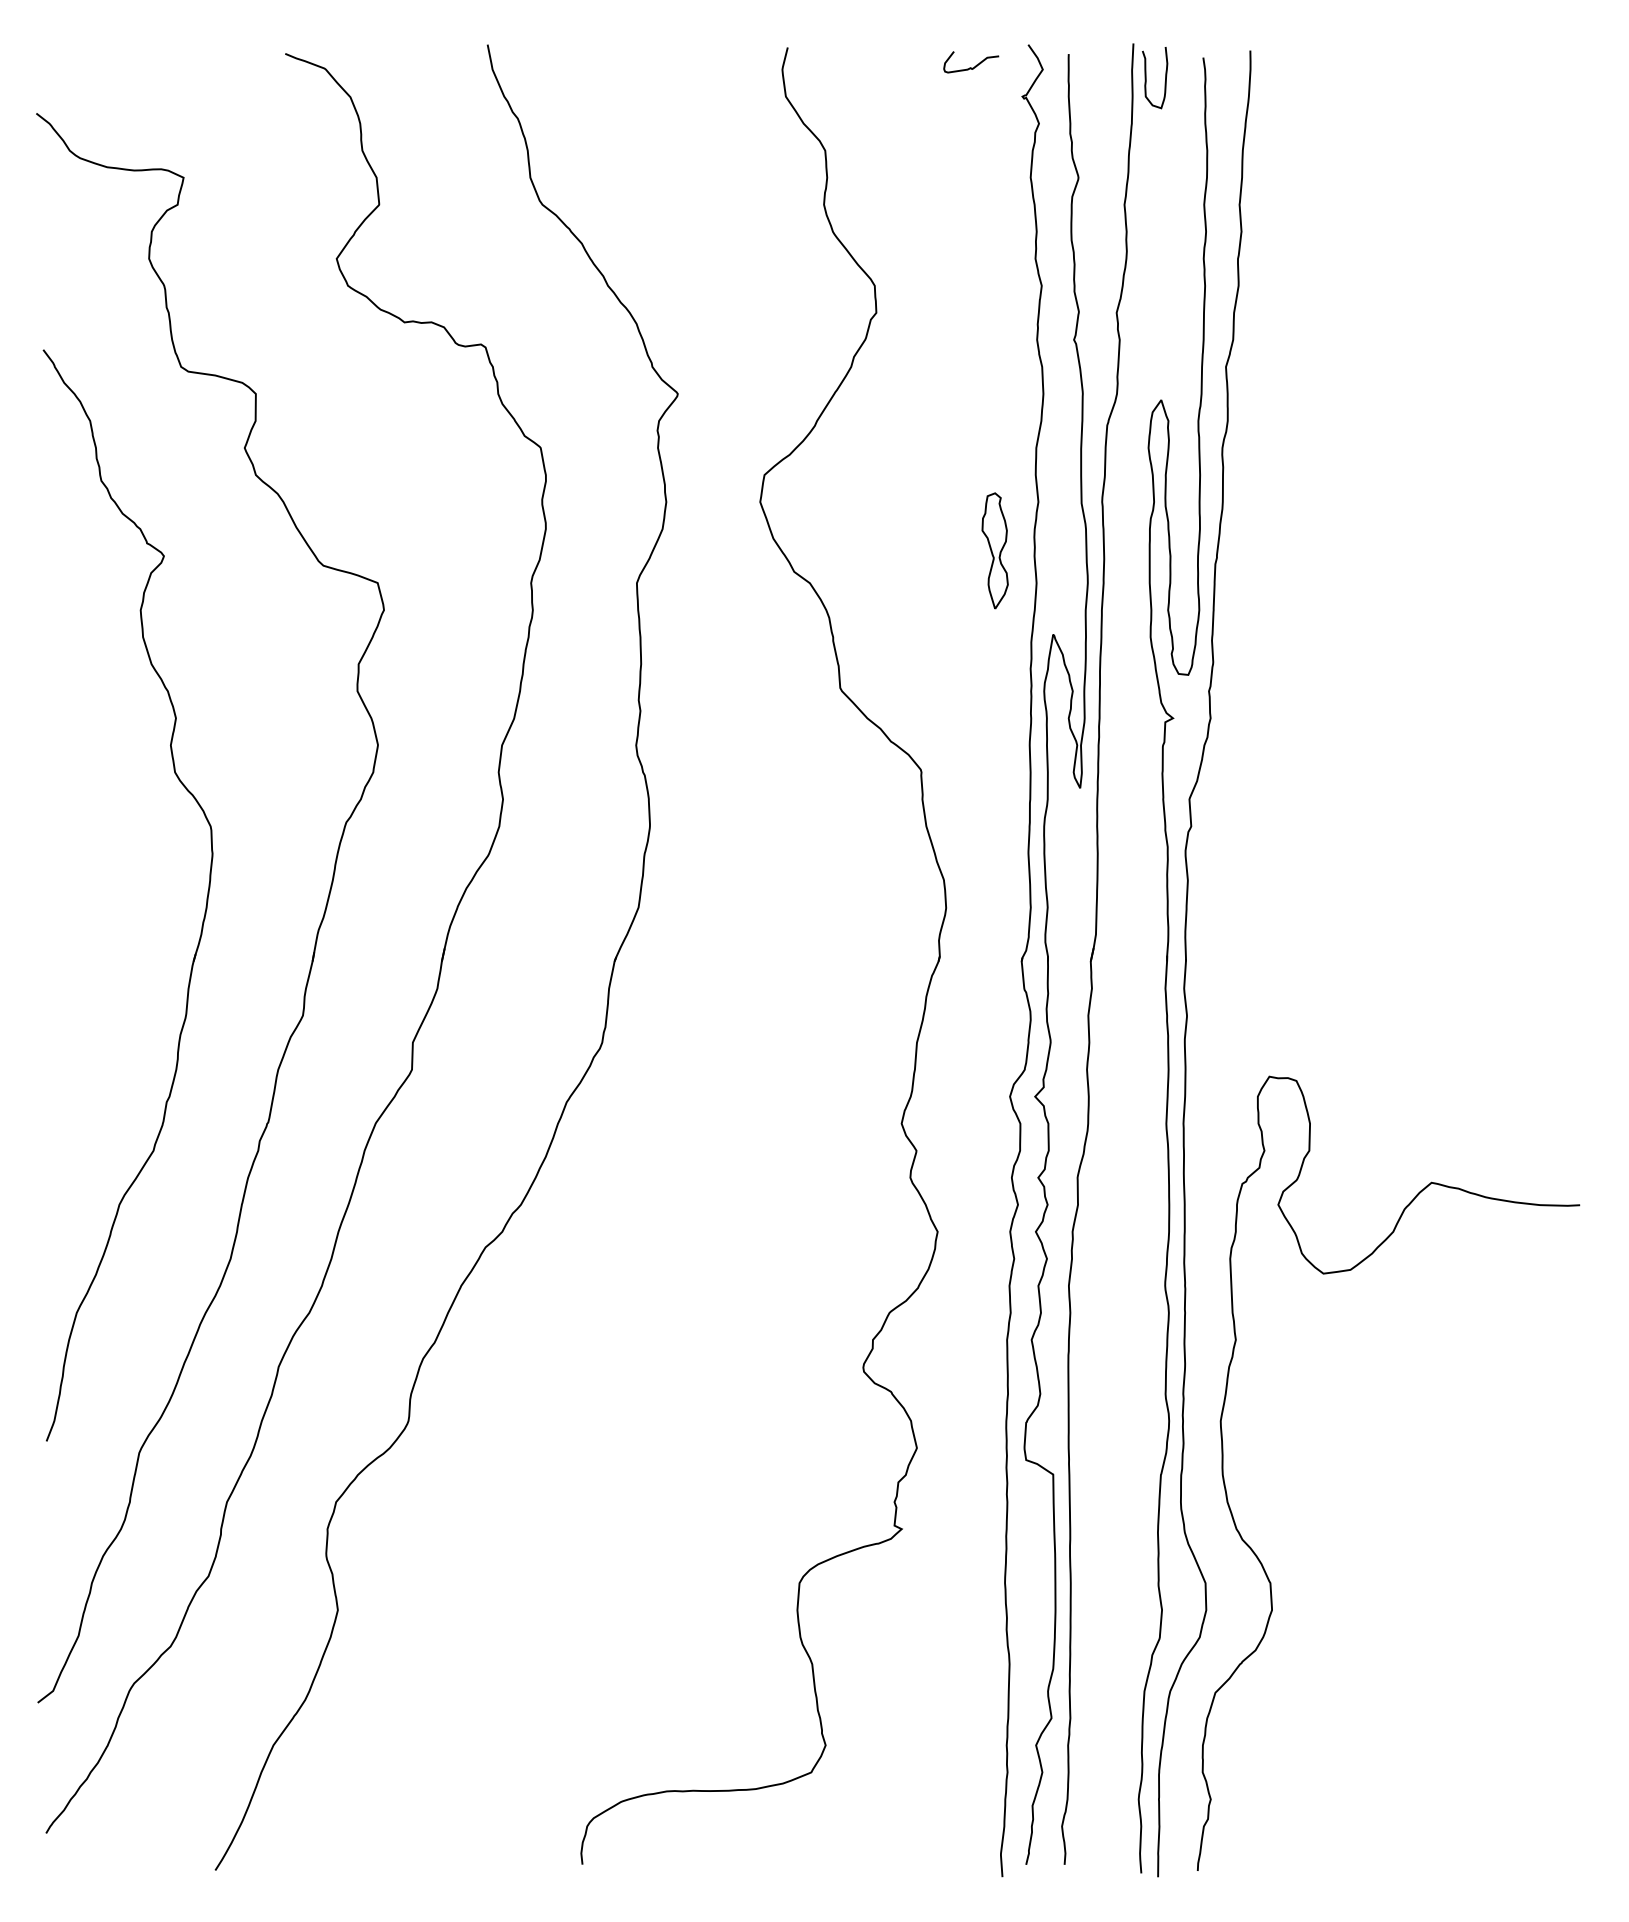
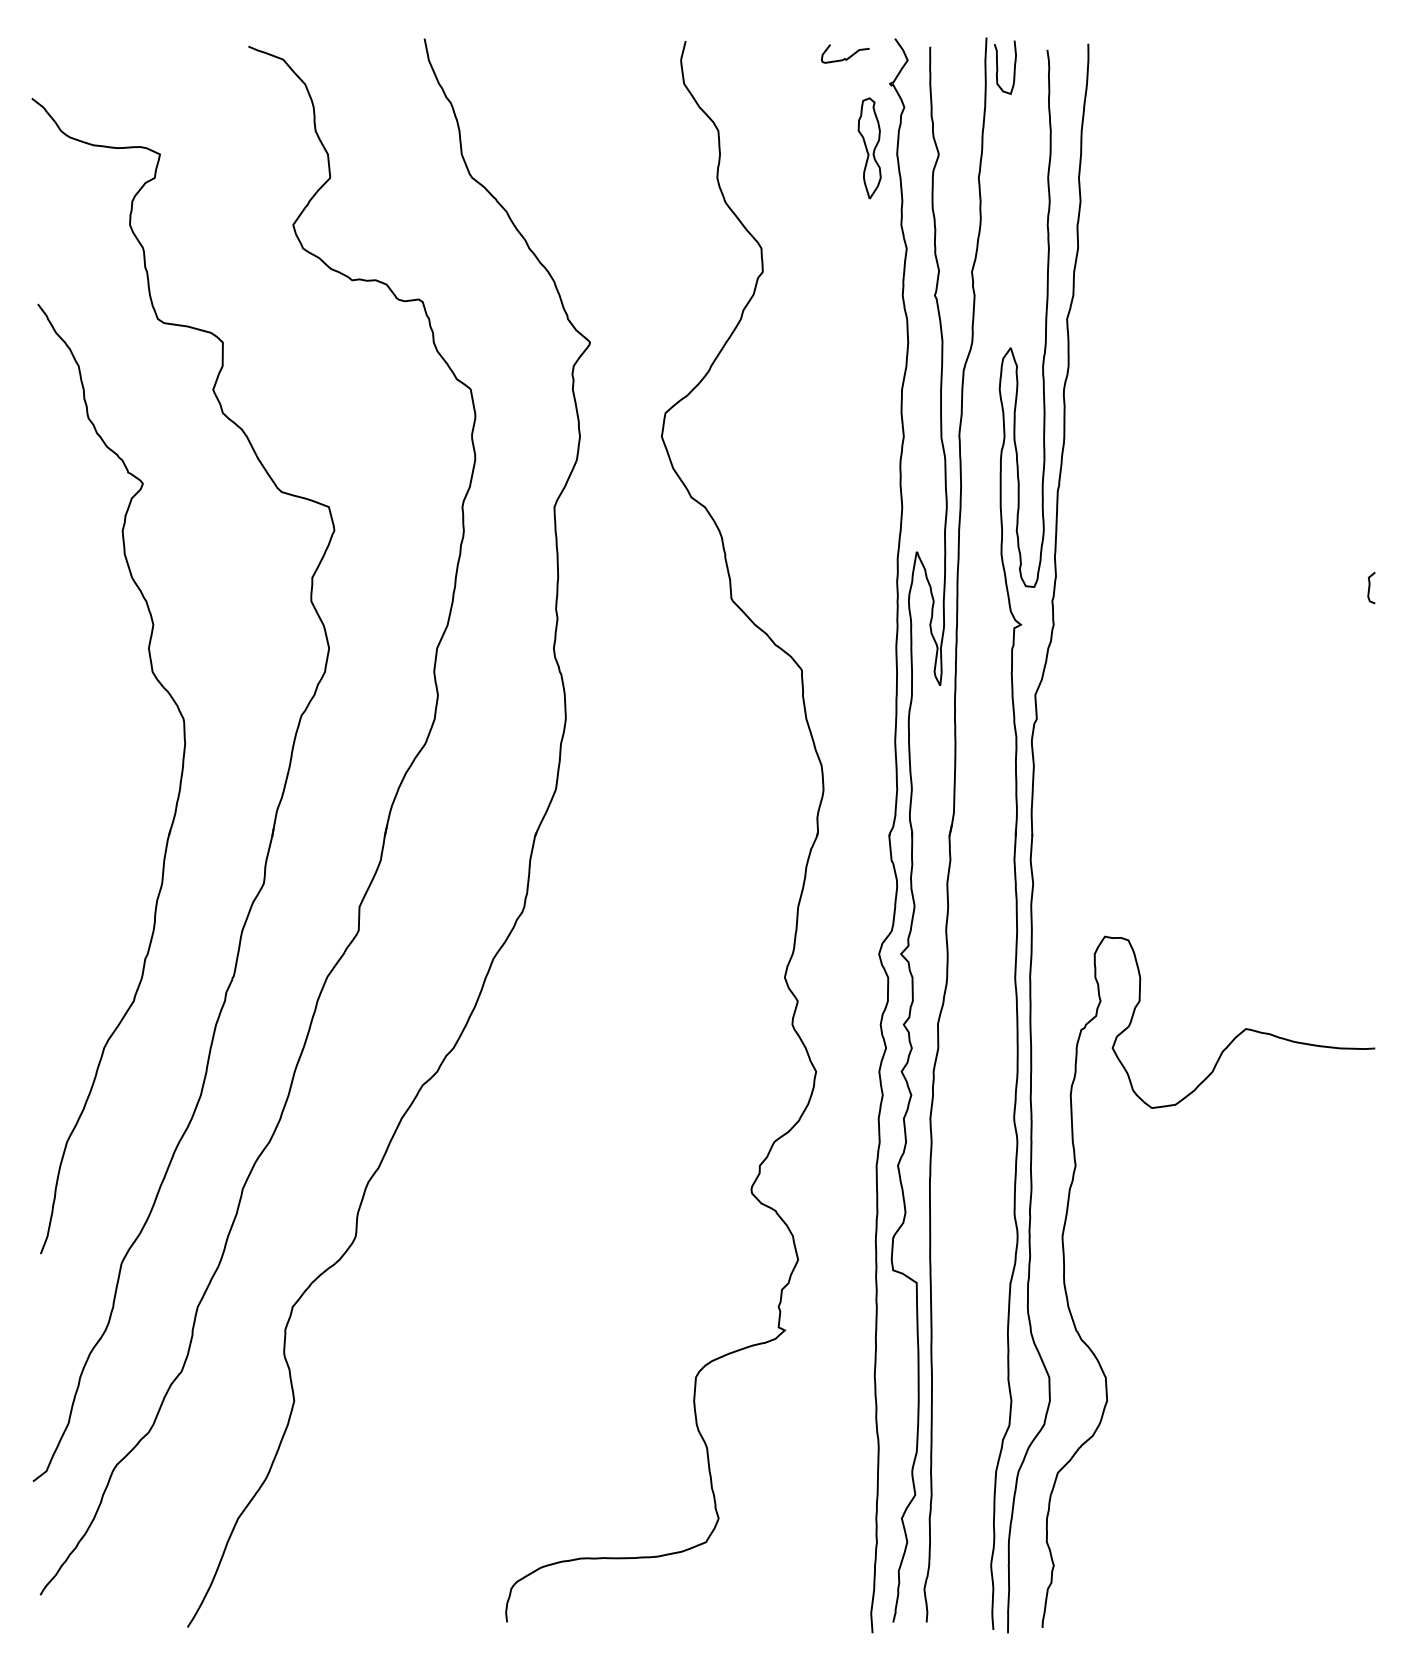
part: (994, 550) -> (869, 148), moved
curve: (1574, 675) -> (1370, 587), added

